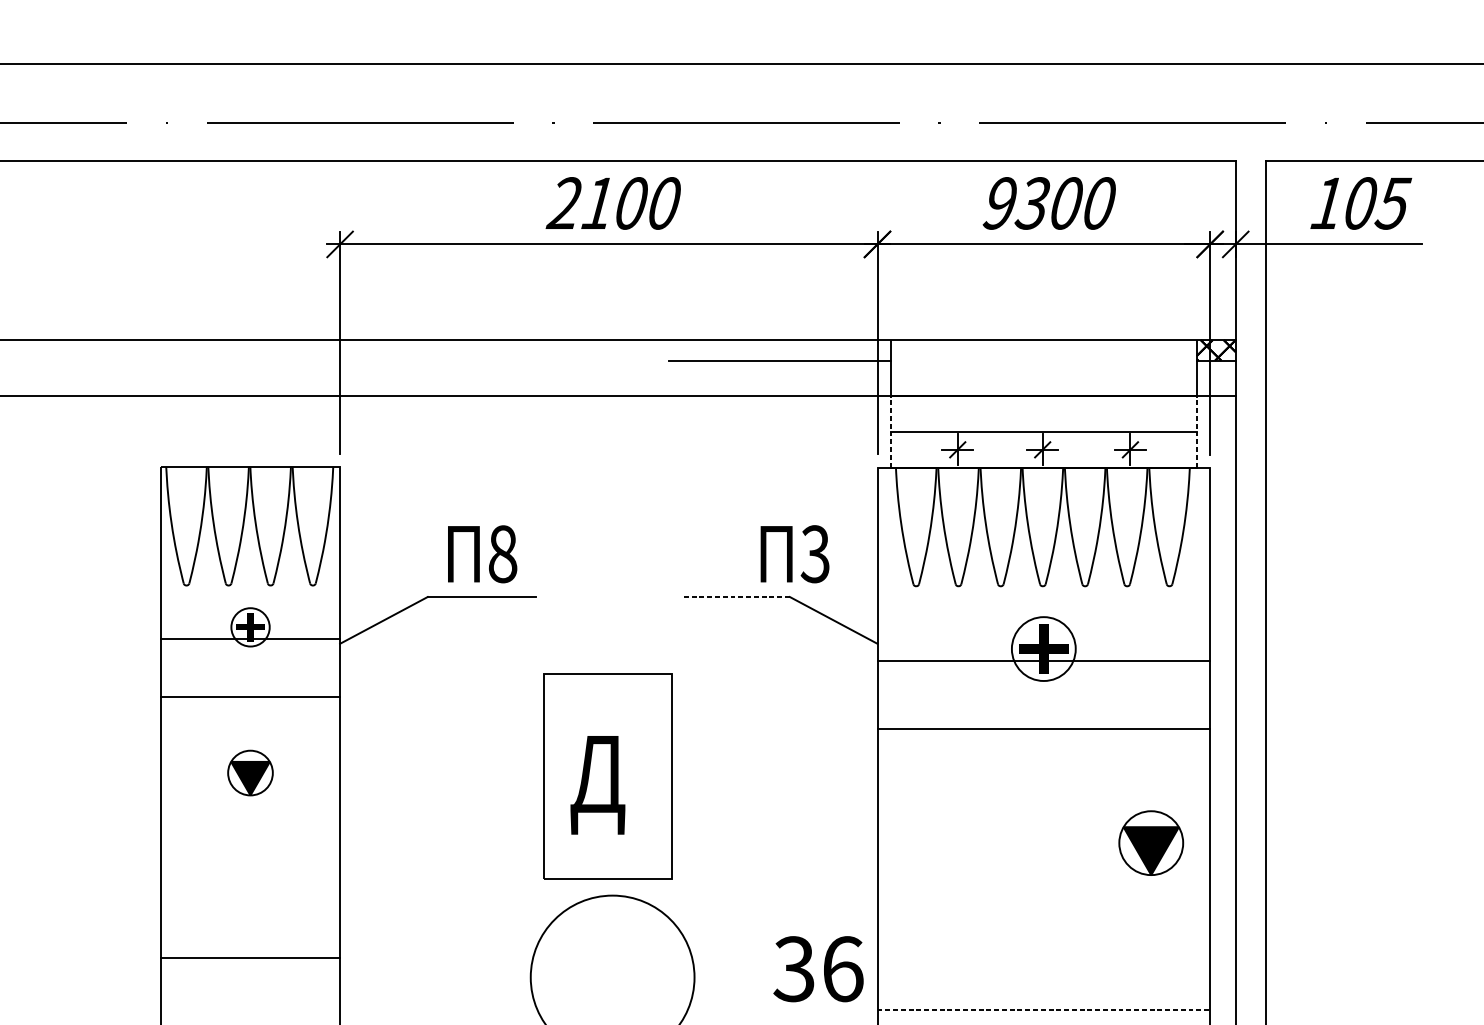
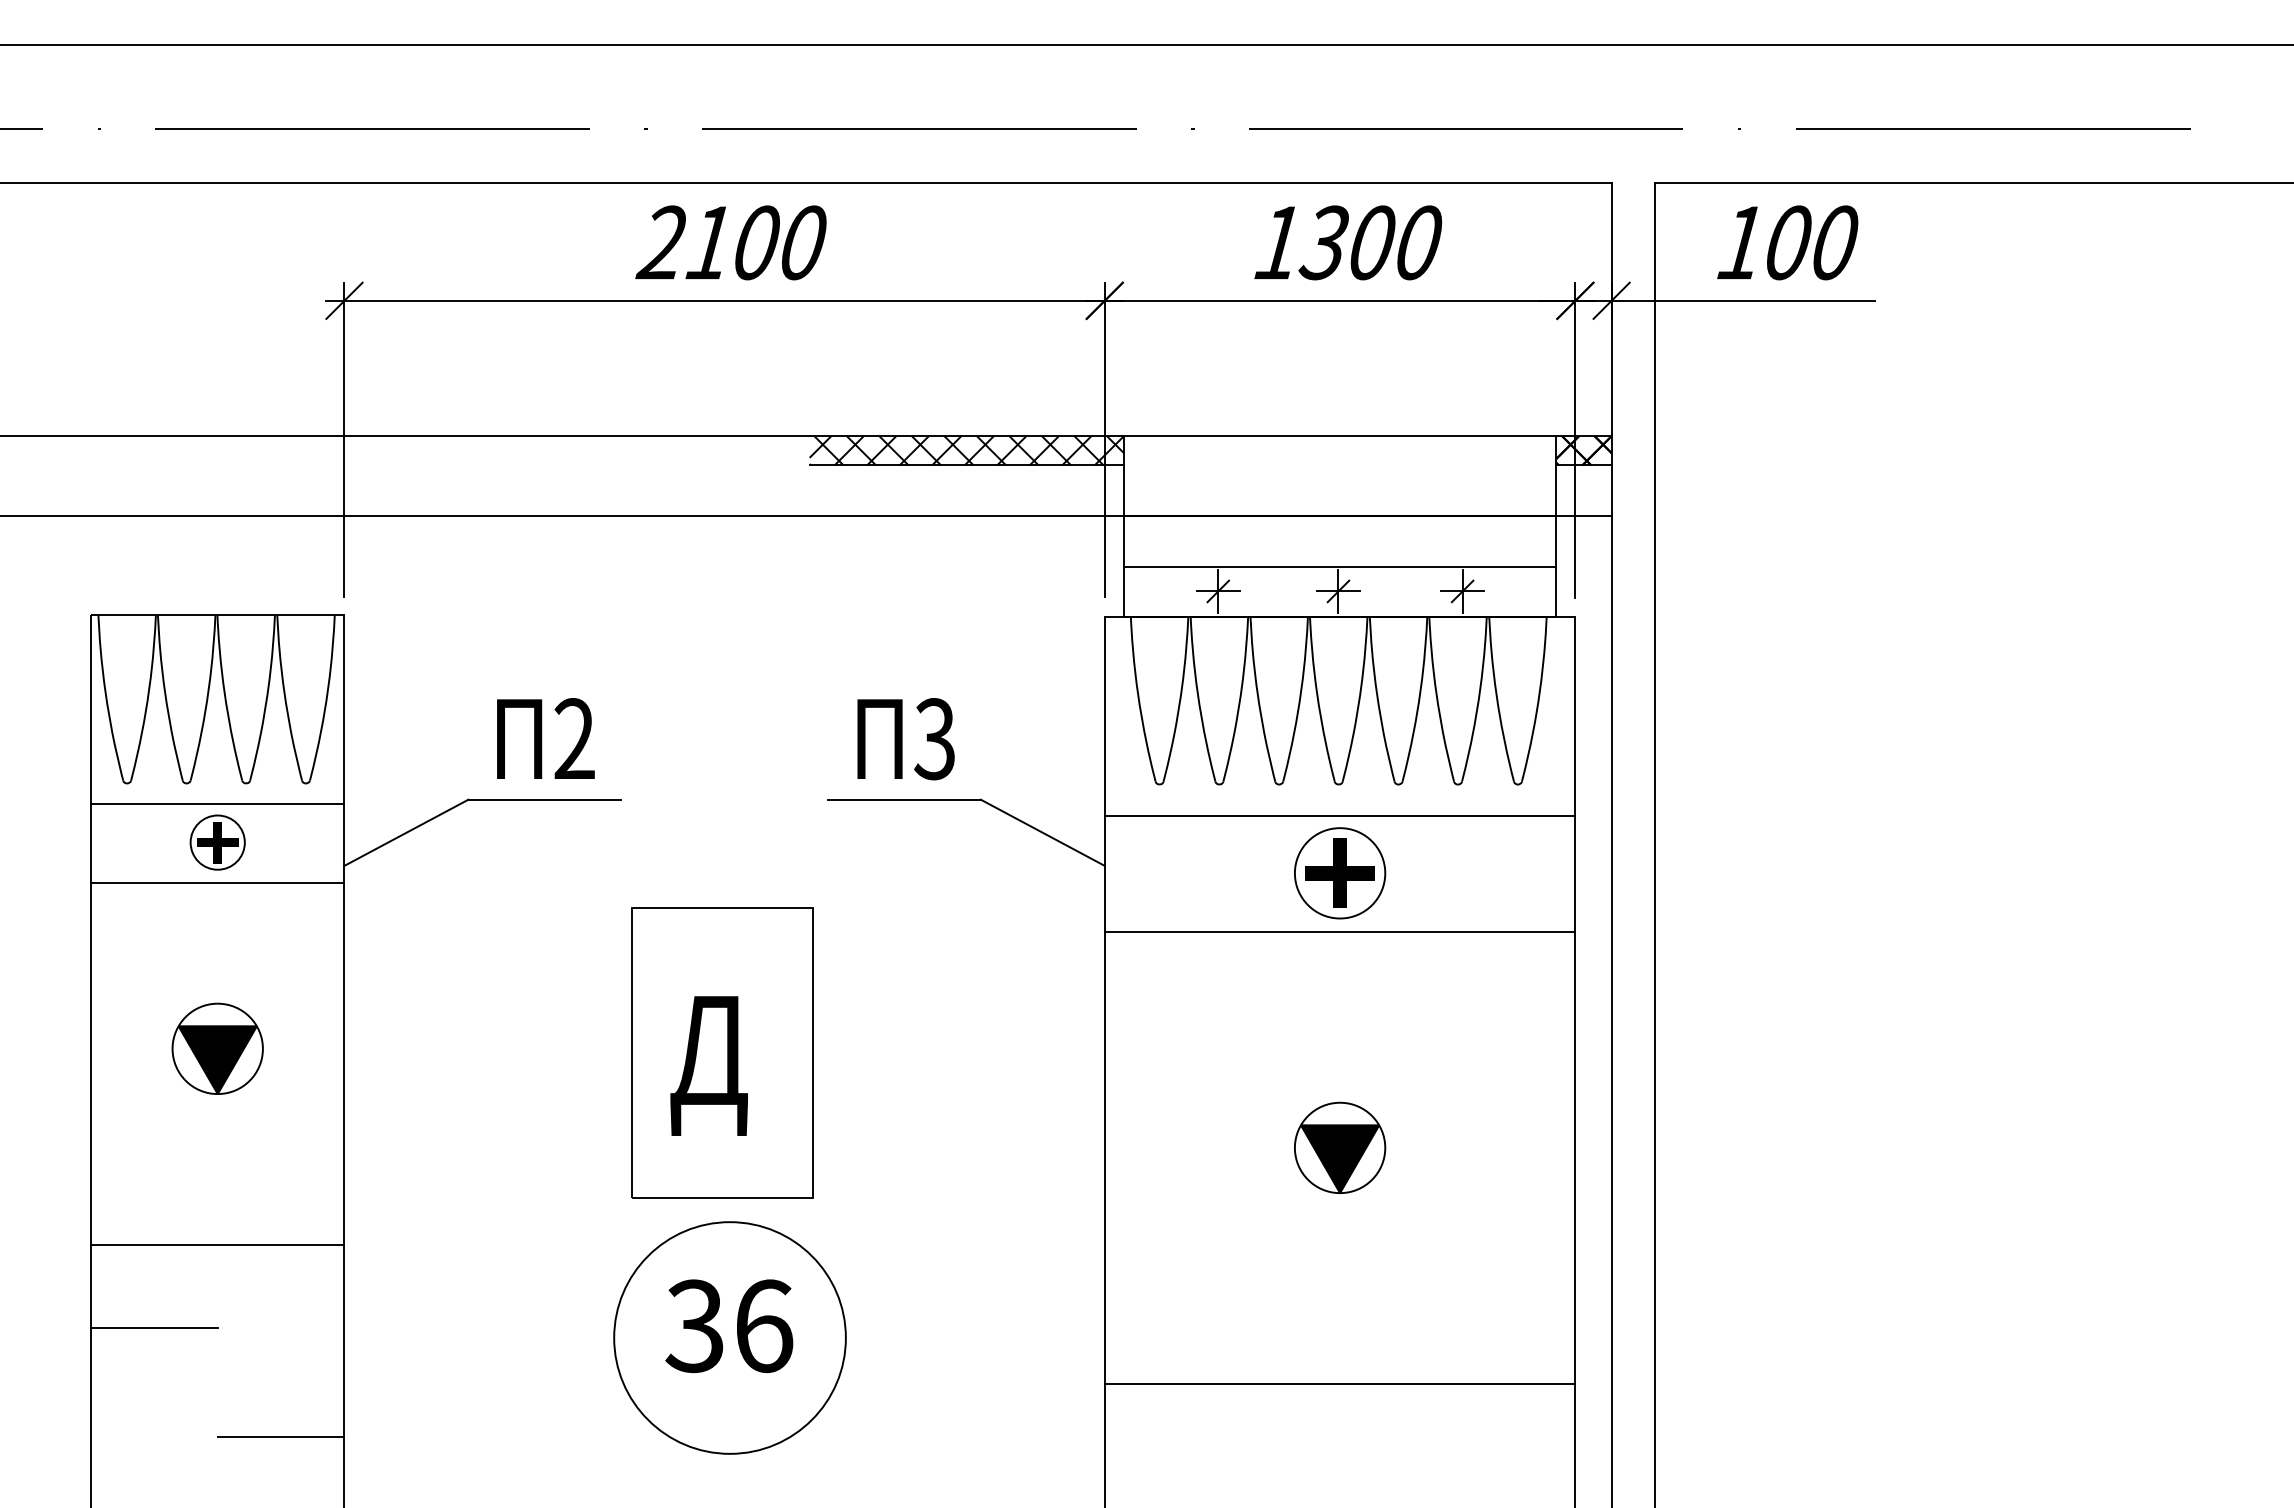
text: (999, 203) -> (1277, 242), 9300 -> 1300
text: (1393, 203) -> (1834, 242), 105 -> 100
hatch: (779, 350) -> (966, 450), added
line: (890, 431) -> (1123, 565), dashed -> solid
line: (1196, 431) -> (1556, 565), dashed -> solid
text: (502, 554) -> (574, 739), 8 -> 2
text: (794, 554) -> (905, 739), moved
line: (735, 596) -> (903, 799), dashed -> solid
line: (250, 638) -> (217, 803), moved
line: (1043, 660) -> (1339, 815), moved
line: (250, 697) -> (217, 883), moved
line: (1043, 729) -> (1339, 931), moved
part: (250, 772) -> (217, 1048), size x1.43
part: (1151, 842) -> (1340, 1147), moved
line: (250, 958) -> (217, 1245), moved
text: (818, 969) -> (729, 1326), moved
line: (205, 970) -> (154, 1328), added
line: (1044, 1010) -> (1340, 1384), dashed -> solid

